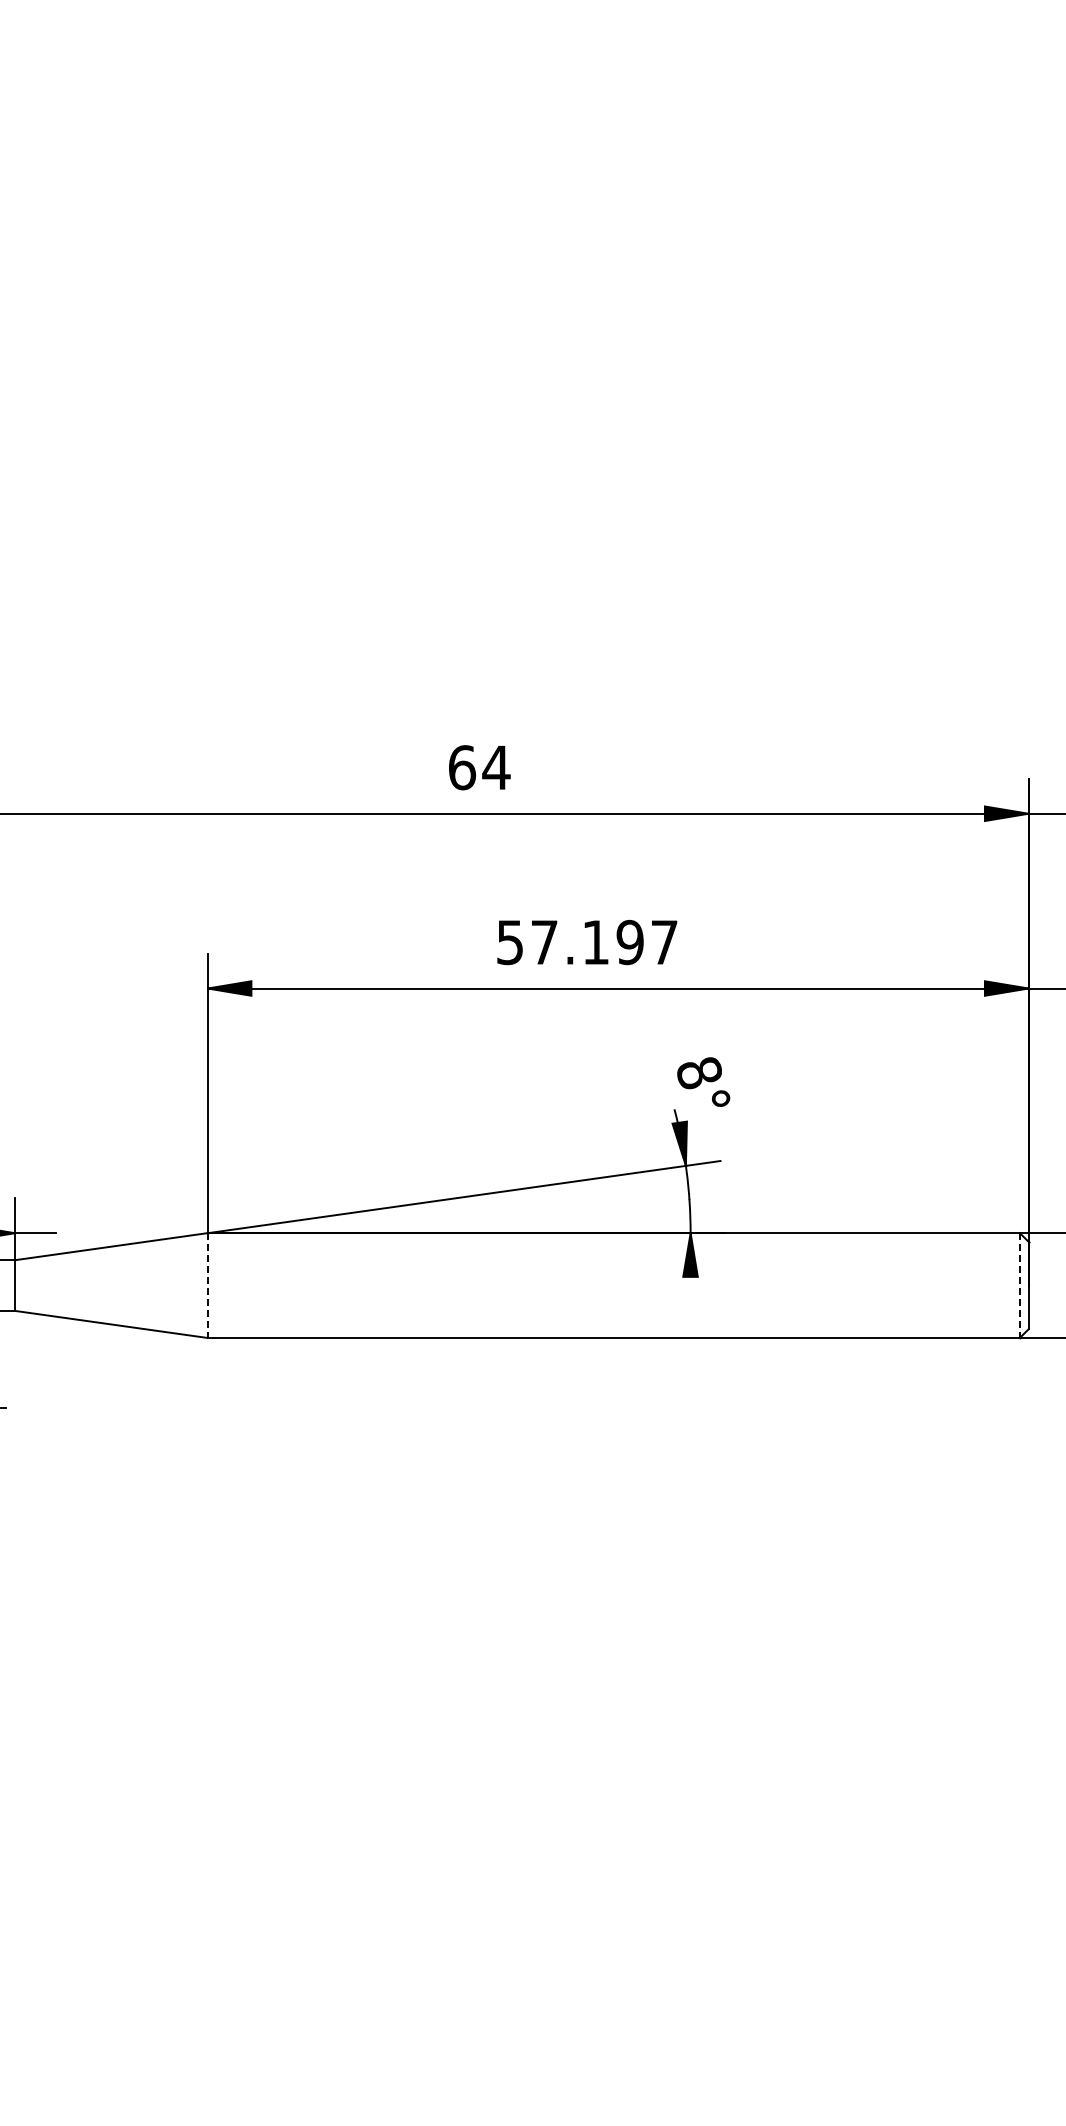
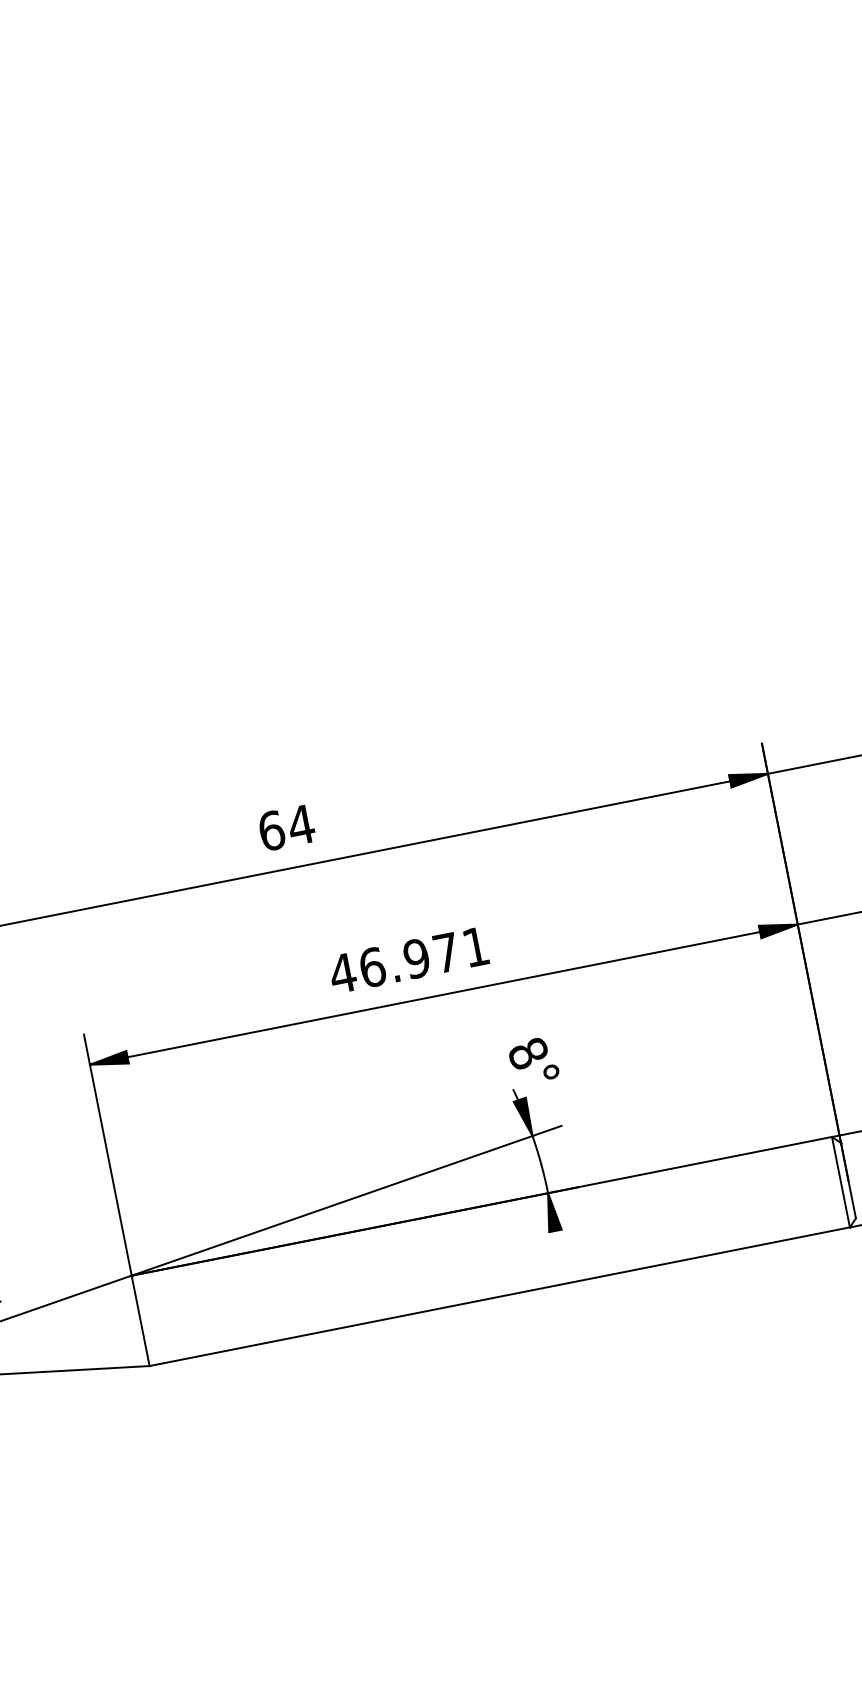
text: (586, 942) -> (408, 960), 57.197 -> 46.971
line: (207, 1286) -> (140, 1321), dashed -> solid
line: (1019, 1286) -> (840, 1183), dashed -> solid

